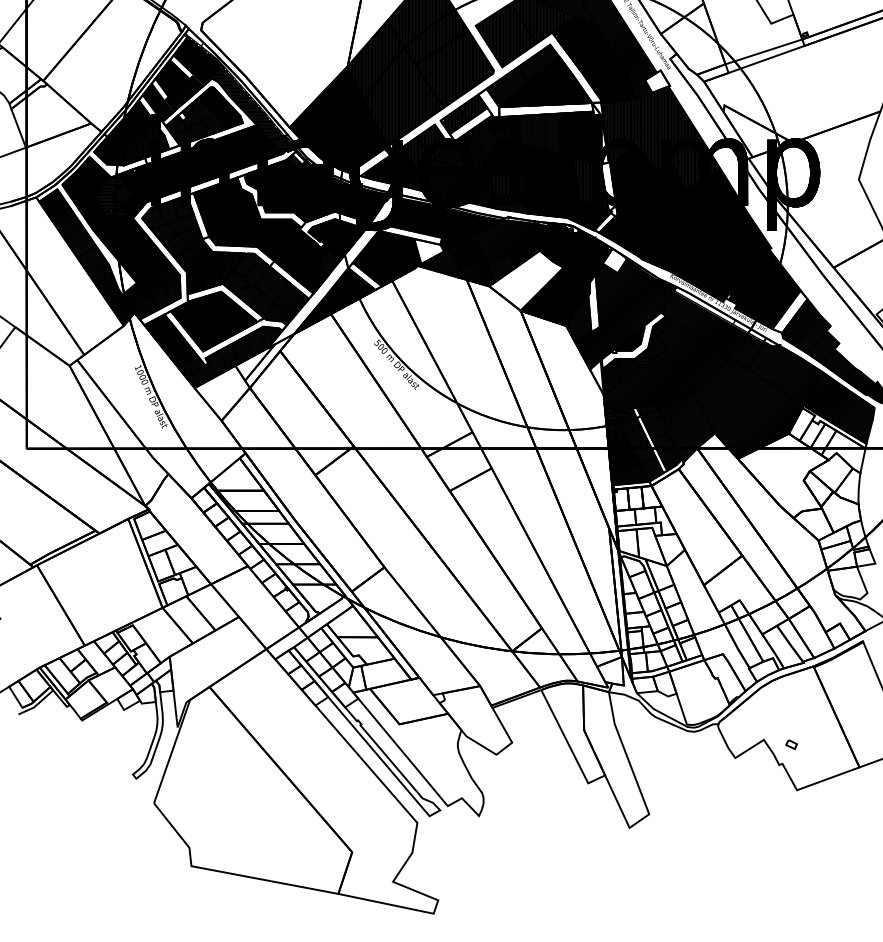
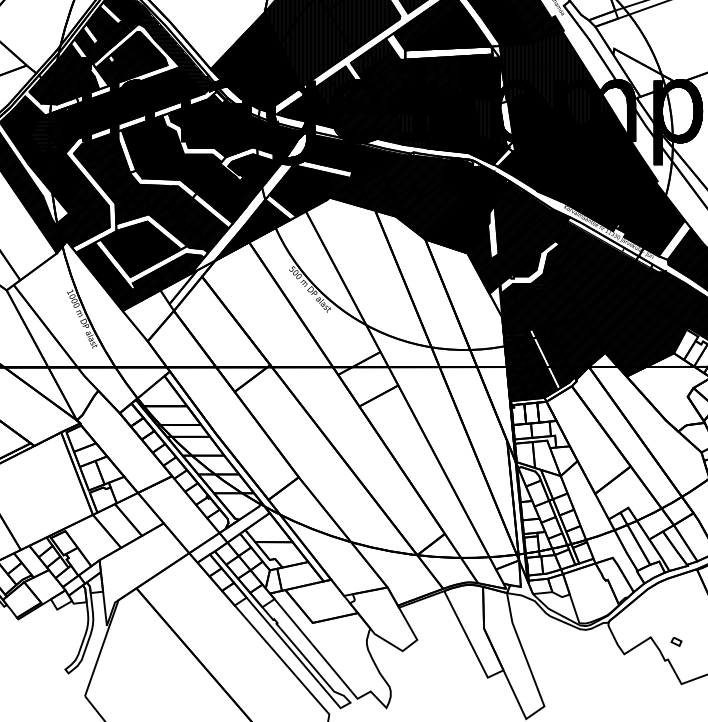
hatch: (657, 81) -> (552, 26), added
hatch: (471, 124) -> (379, 66), added
hatch: (428, 251) -> (339, 184), added
hatch: (614, 260) -> (512, 192), added
hatch: (526, 280) -> (430, 211), added

